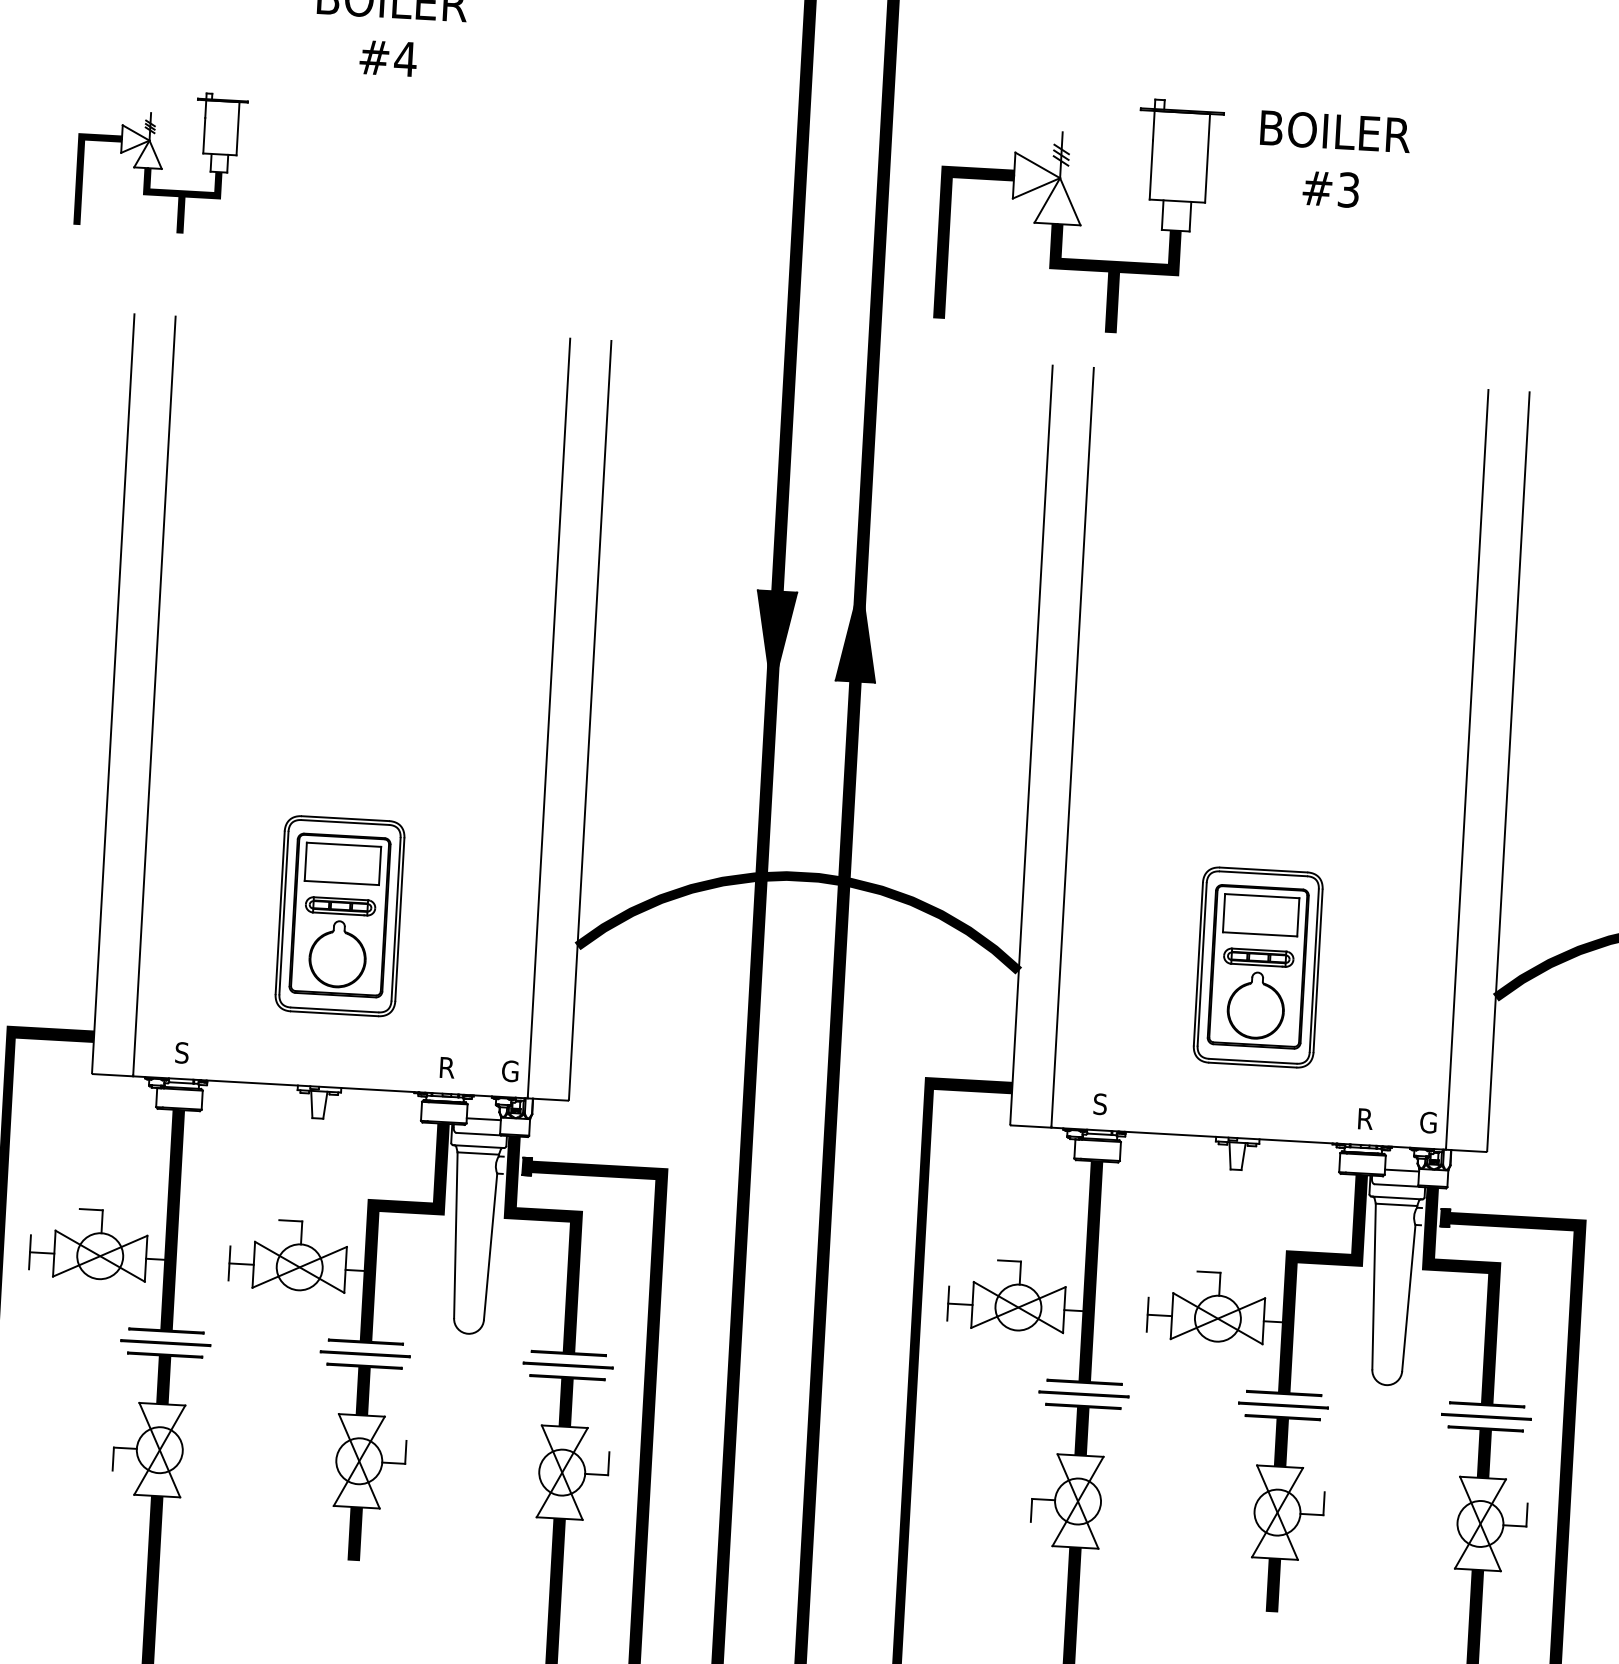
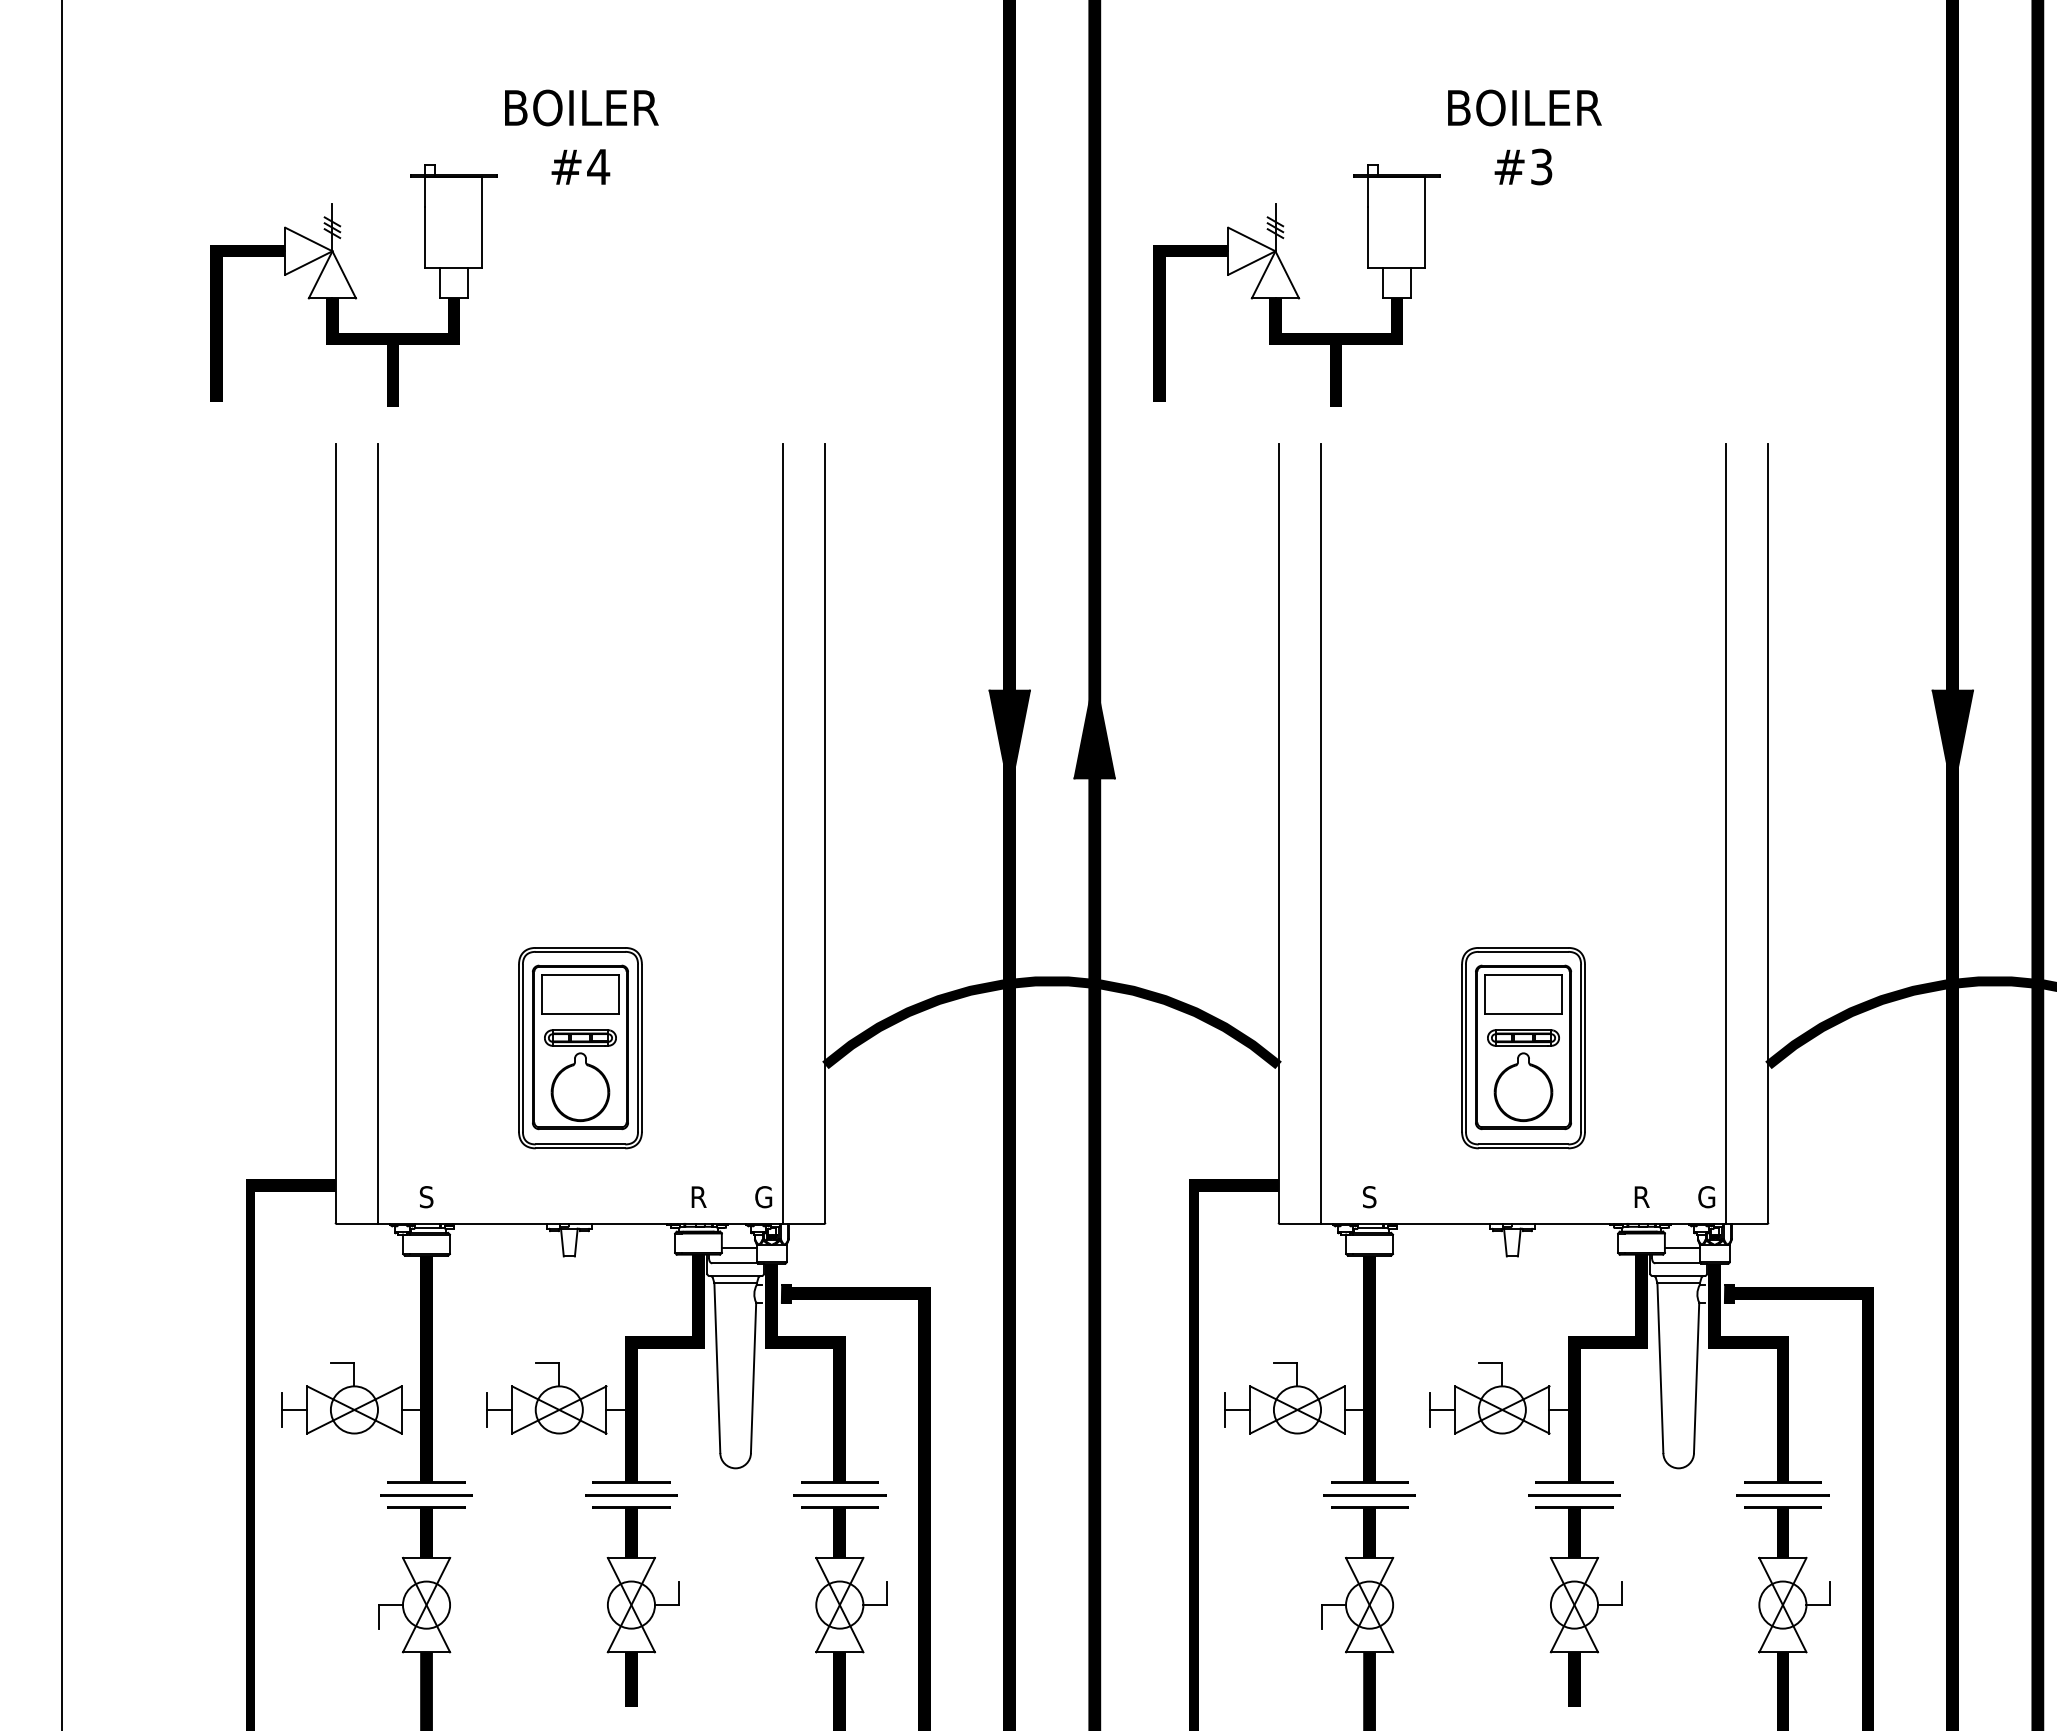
text: (1333, 160) -> (1524, 137), moved
part: (160, 161) -> (353, 285), size x1.67

